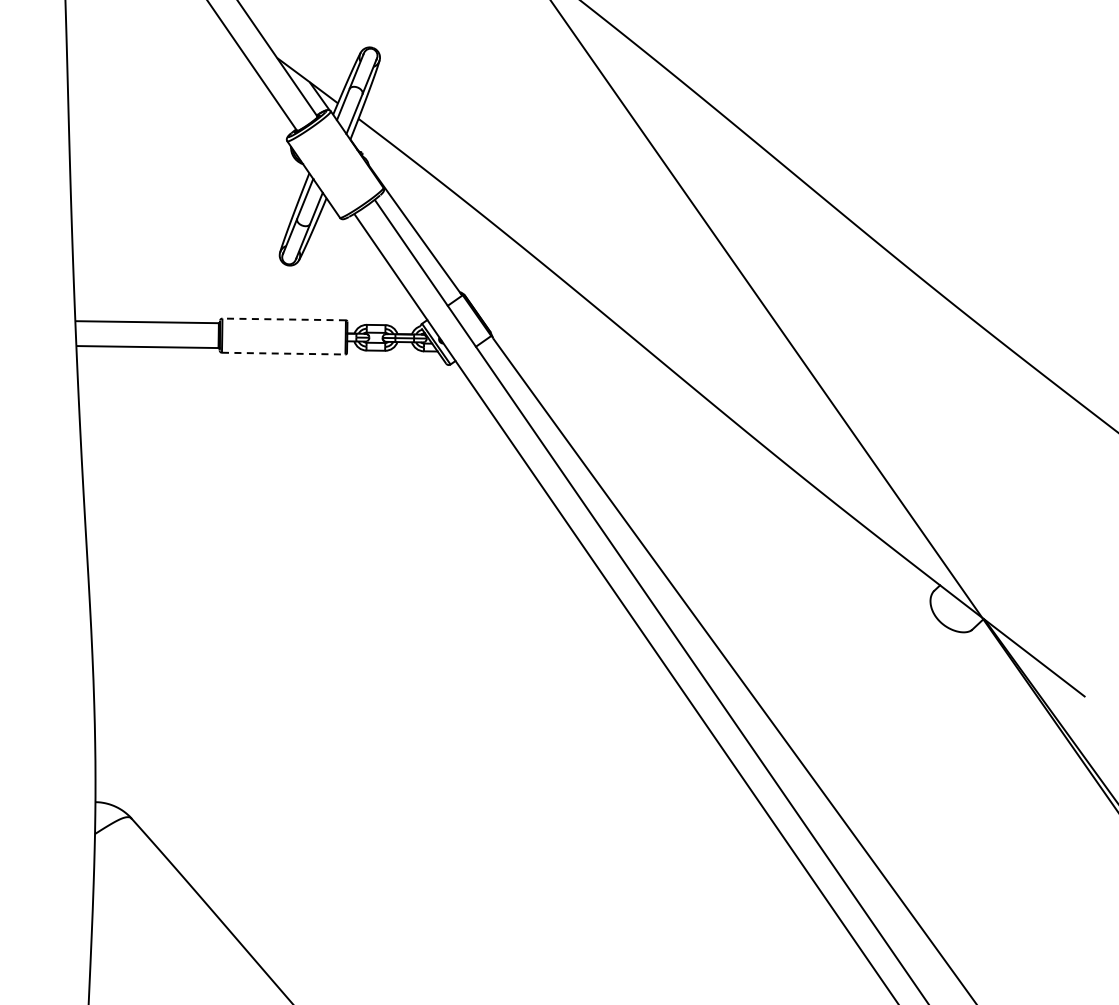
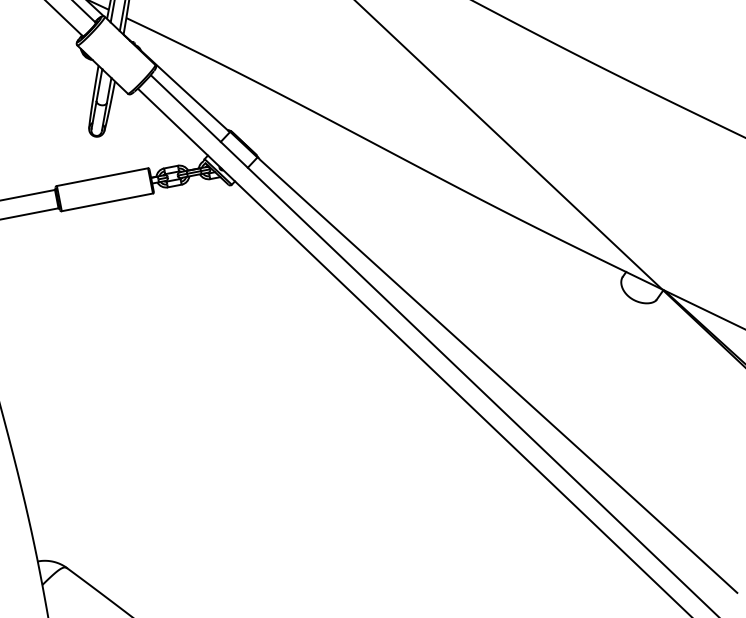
line: (284, 319) -> (102, 177), dashed -> solid
line: (283, 353) -> (107, 202), dashed -> solid

